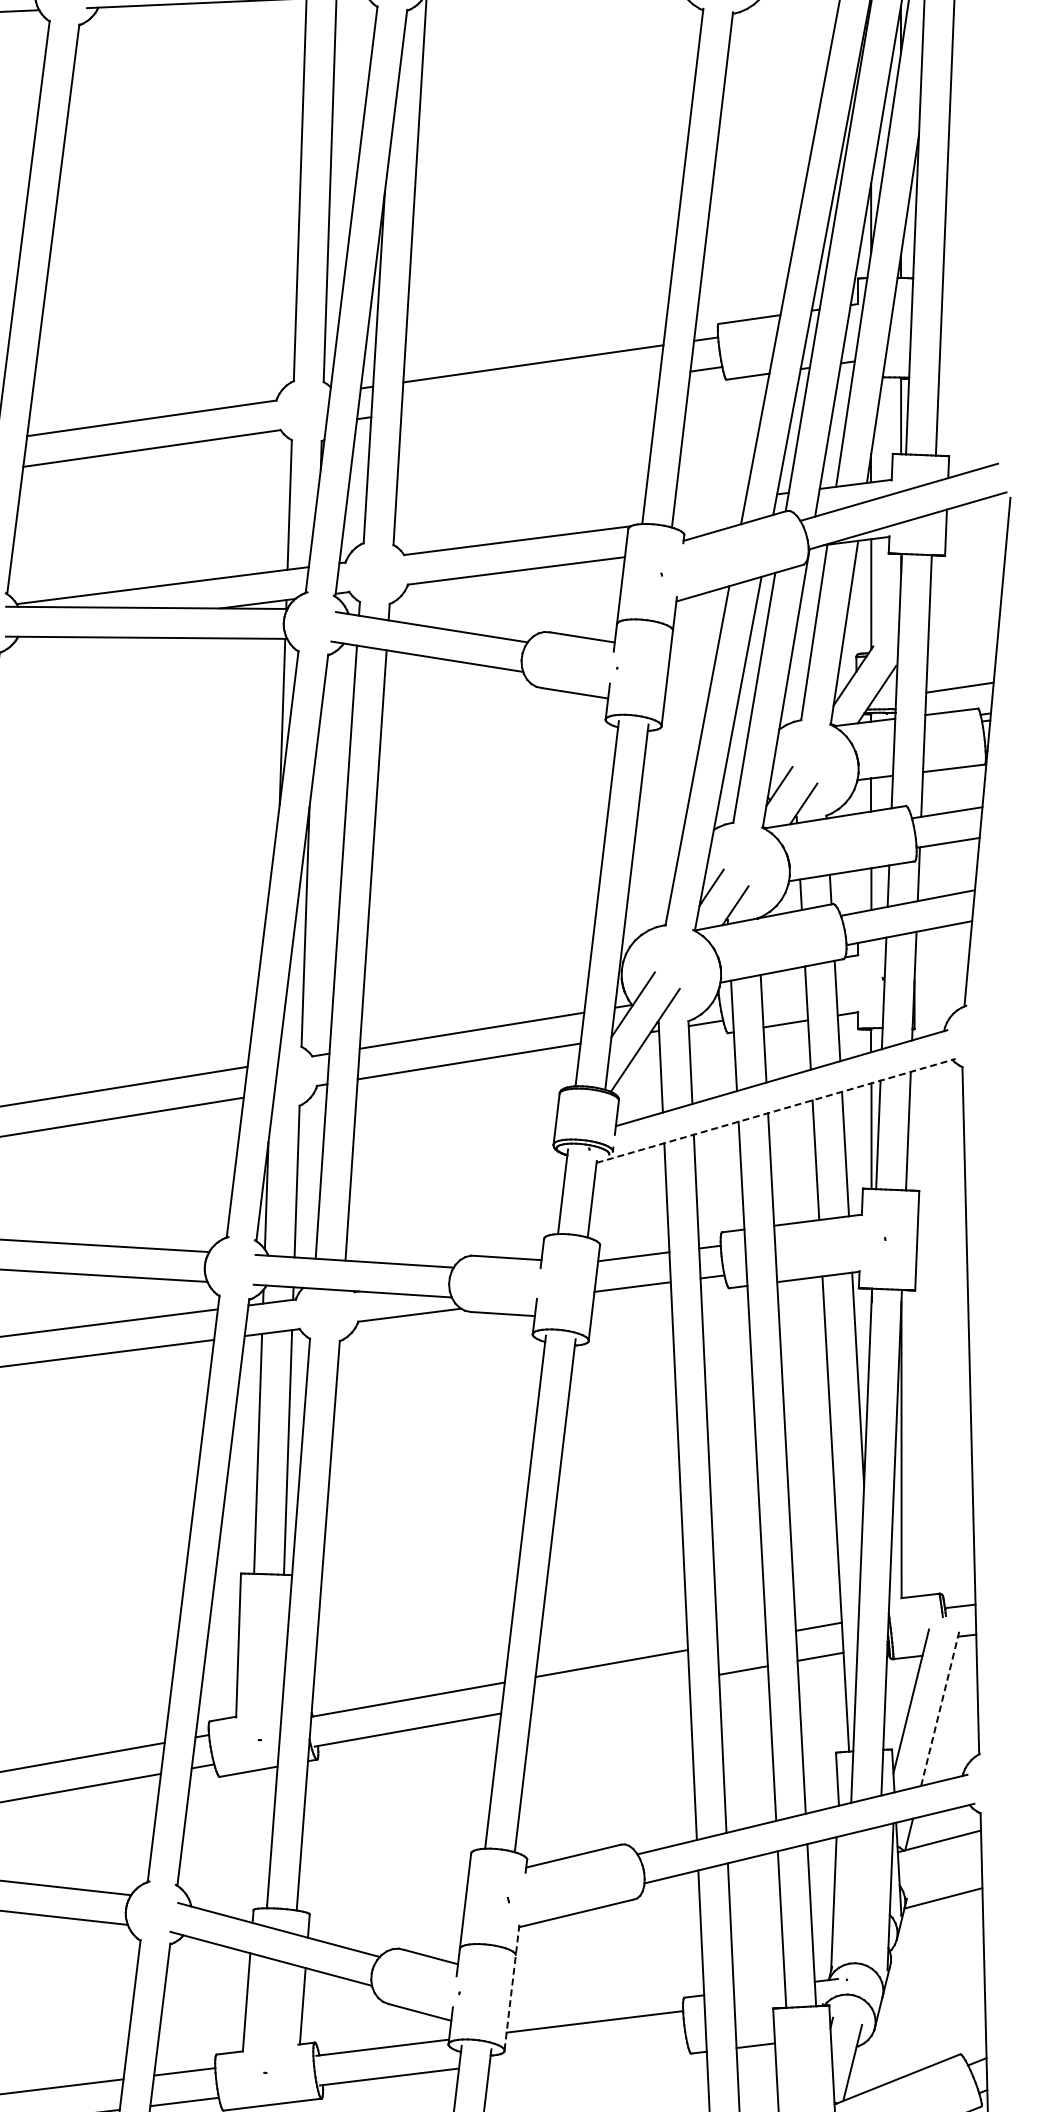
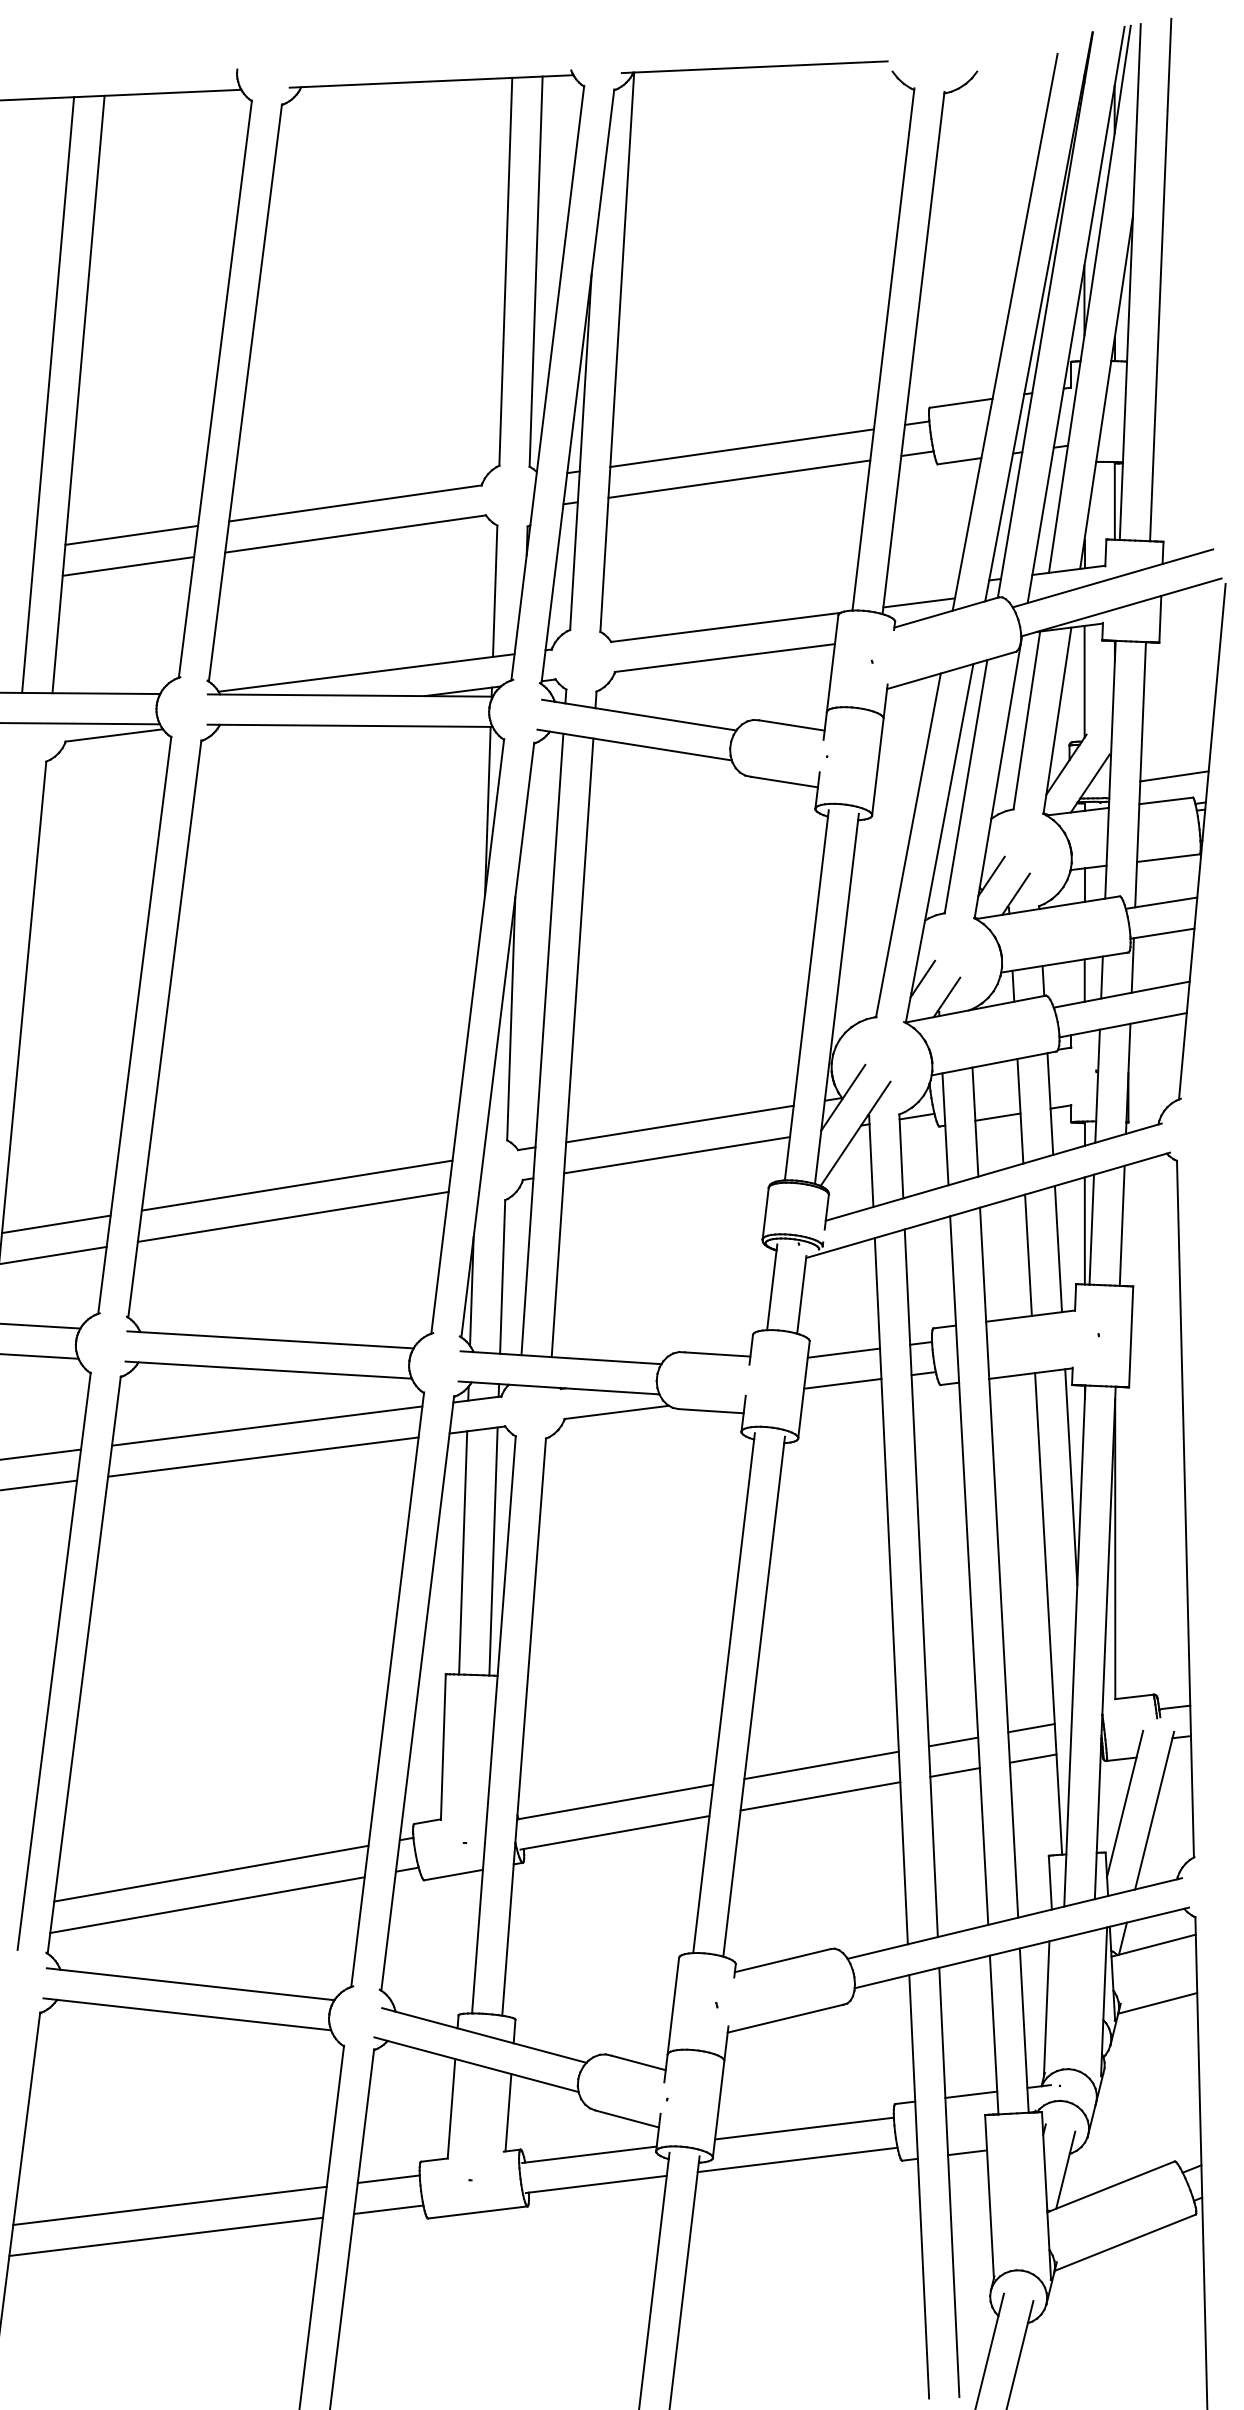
line: (530, 393) -> (739, 478), added
line: (707, 516) -> (918, 602), added
line: (776, 1111) -> (988, 1205), dashed -> solid
line: (741, 1639) -> (953, 1741), added
line: (610, 1694) -> (820, 1796), added
line: (940, 1708) -> (1154, 1810), dashed -> solid
line: (512, 1985) -> (720, 2091), dashed -> solid
line: (759, 1988) -> (971, 2094), added
line: (588, 2052) -> (797, 2159), added

